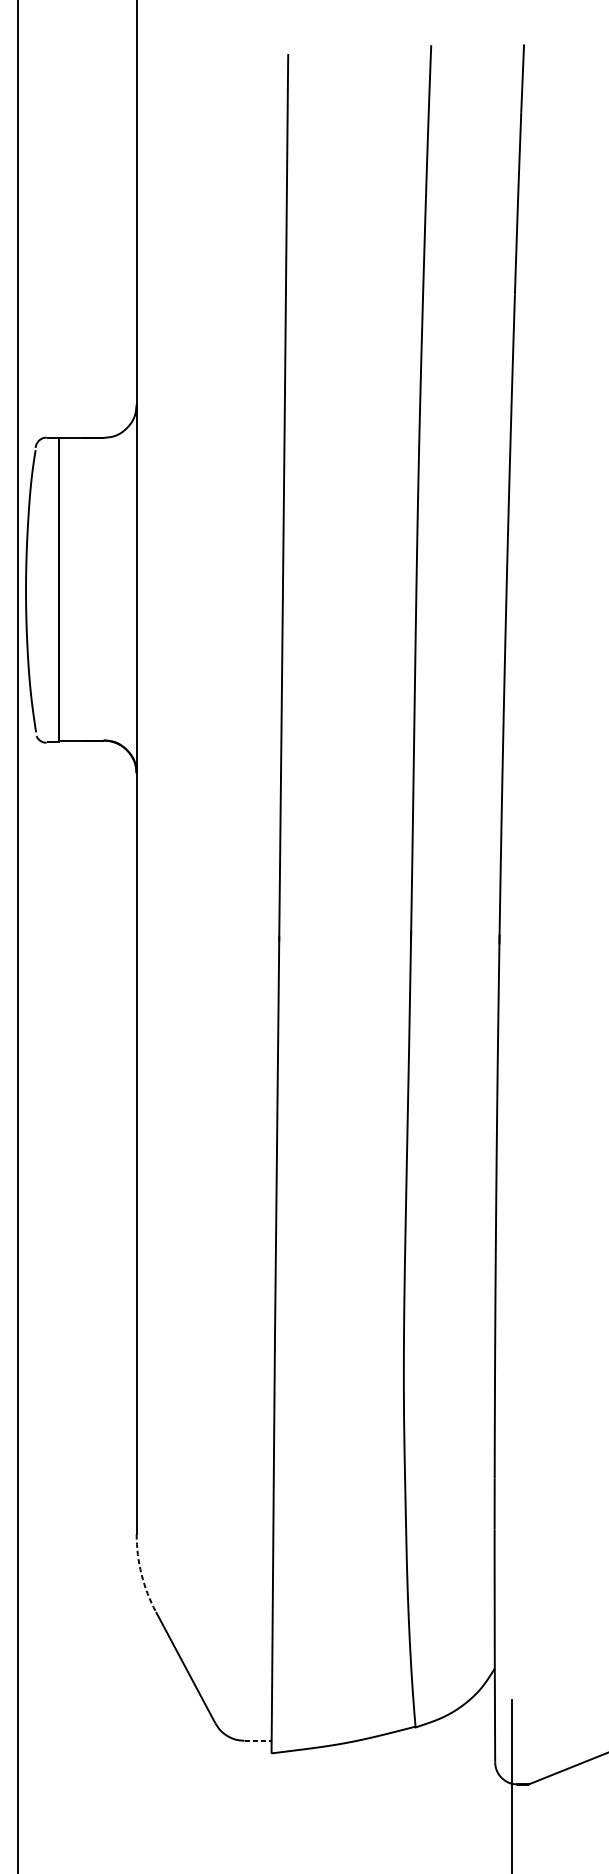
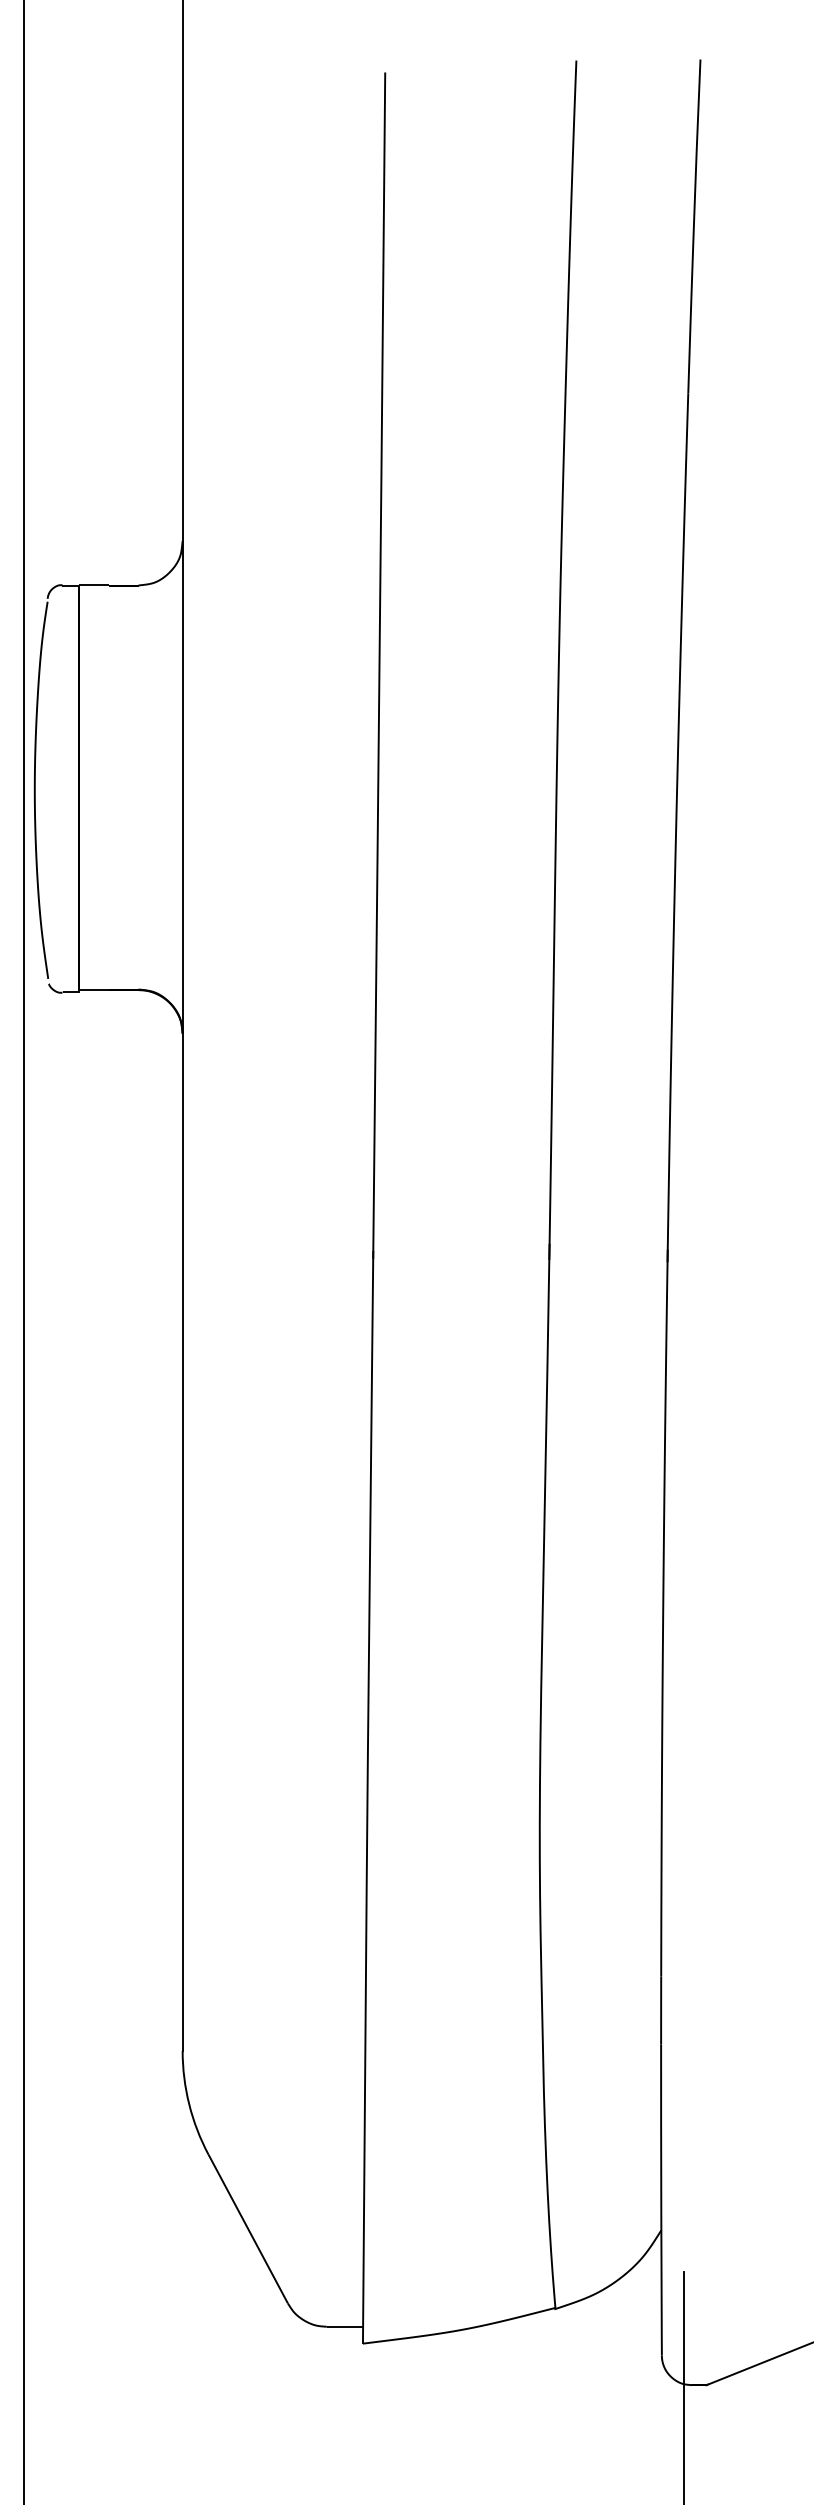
arc: (141, 1574) -> (189, 2104), dashed -> solid
line: (258, 1740) -> (345, 2326), dashed -> solid

